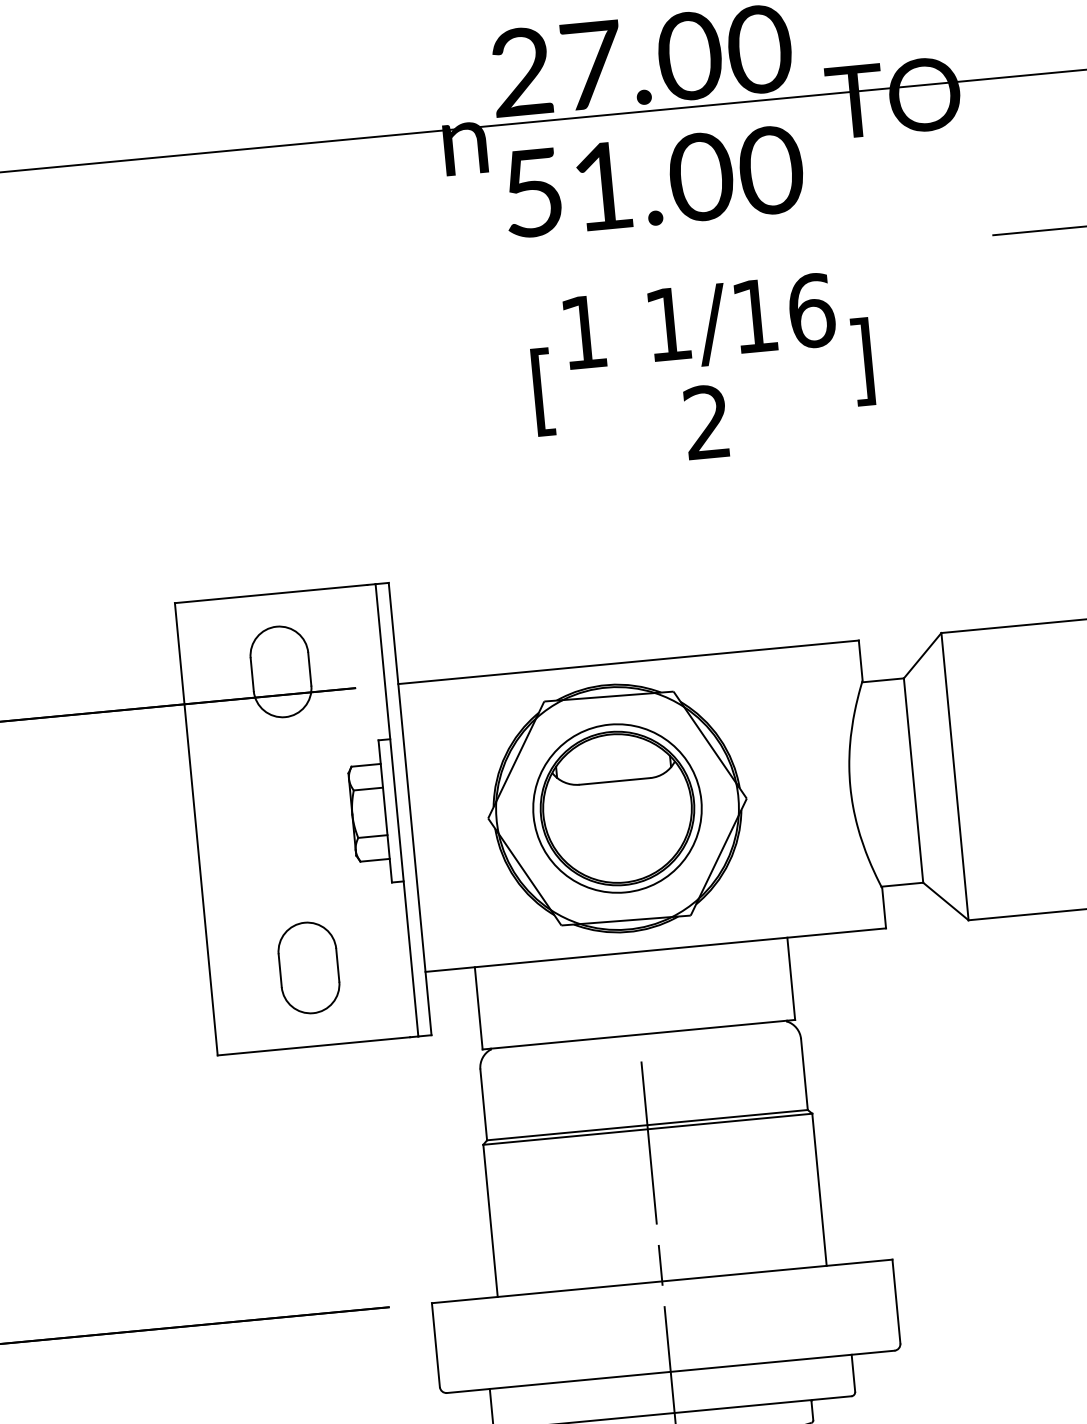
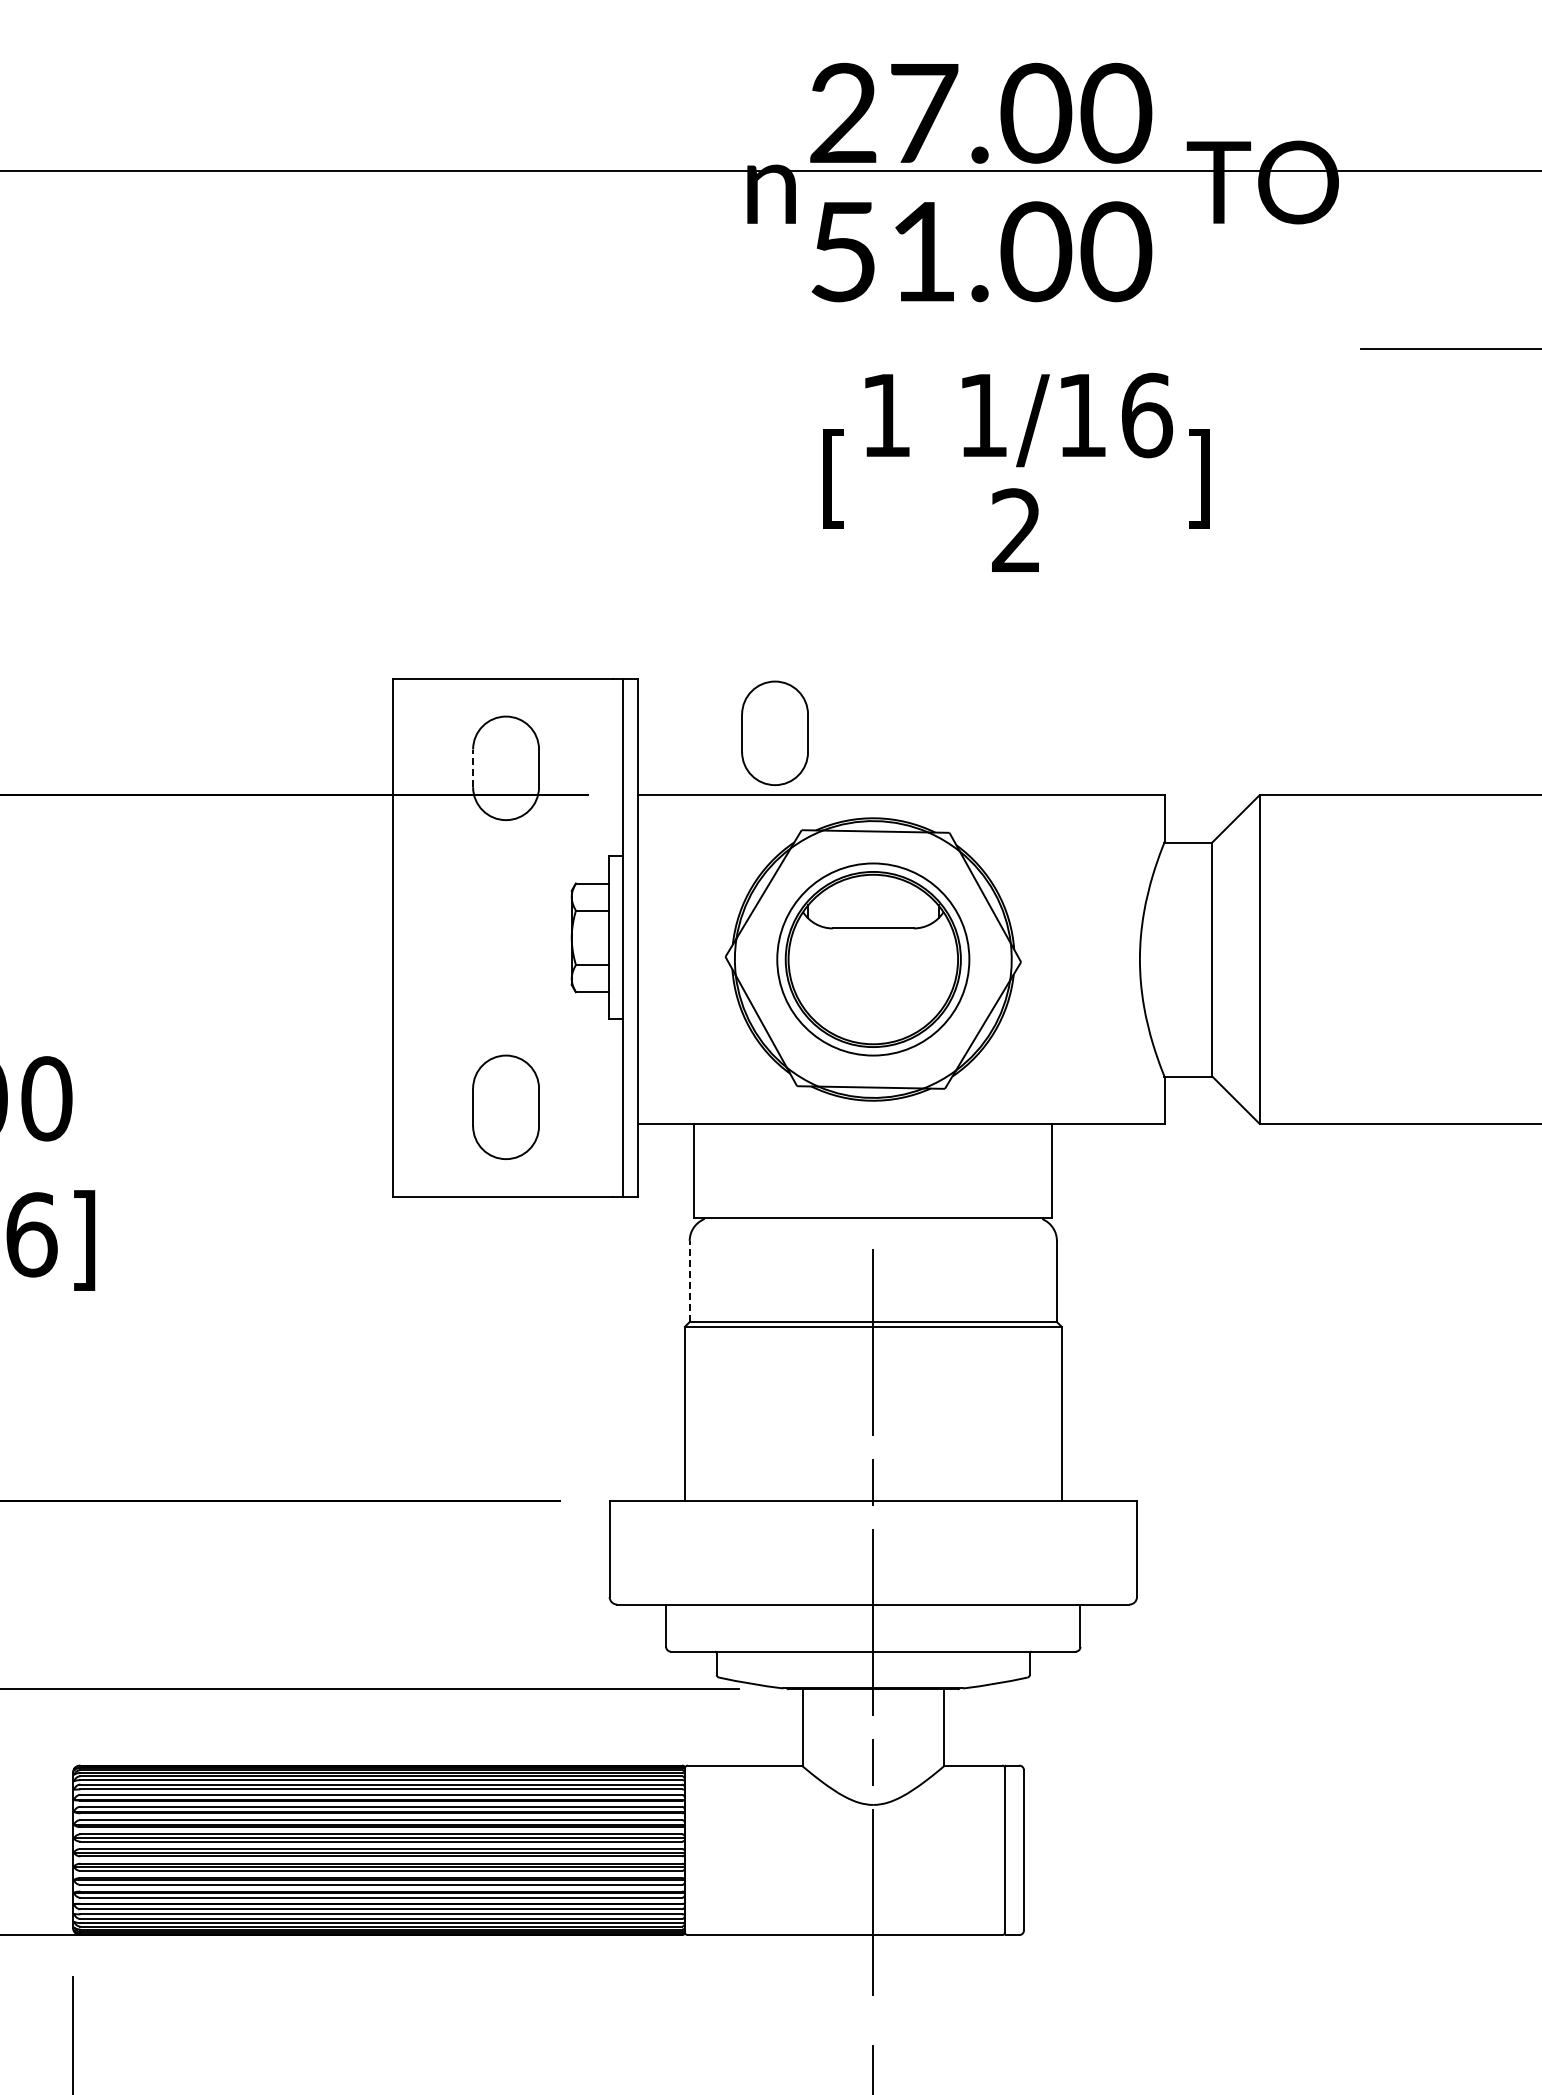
part: (512, 618) -> (774, 732), added
line: (252, 674) -> (473, 768), solid -> dashed
line: (483, 1104) -> (689, 1281), solid -> dashed

